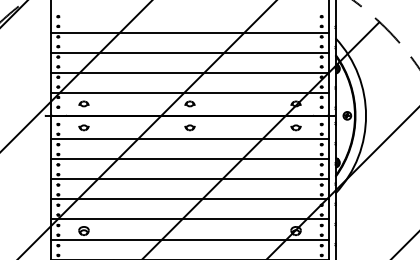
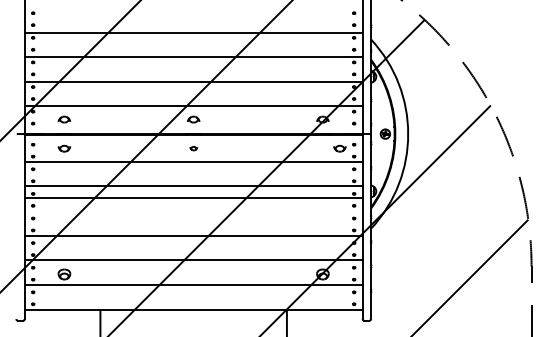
part: (189, 127) -> (193, 148), size x0.6
part: (295, 127) -> (339, 148), moved
line: (189, 179) -> (193, 198), moved

